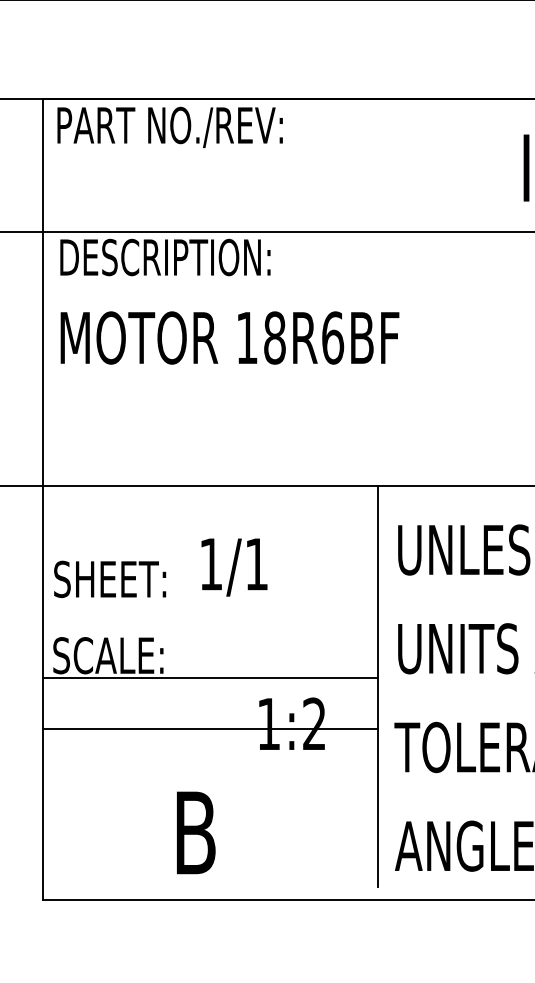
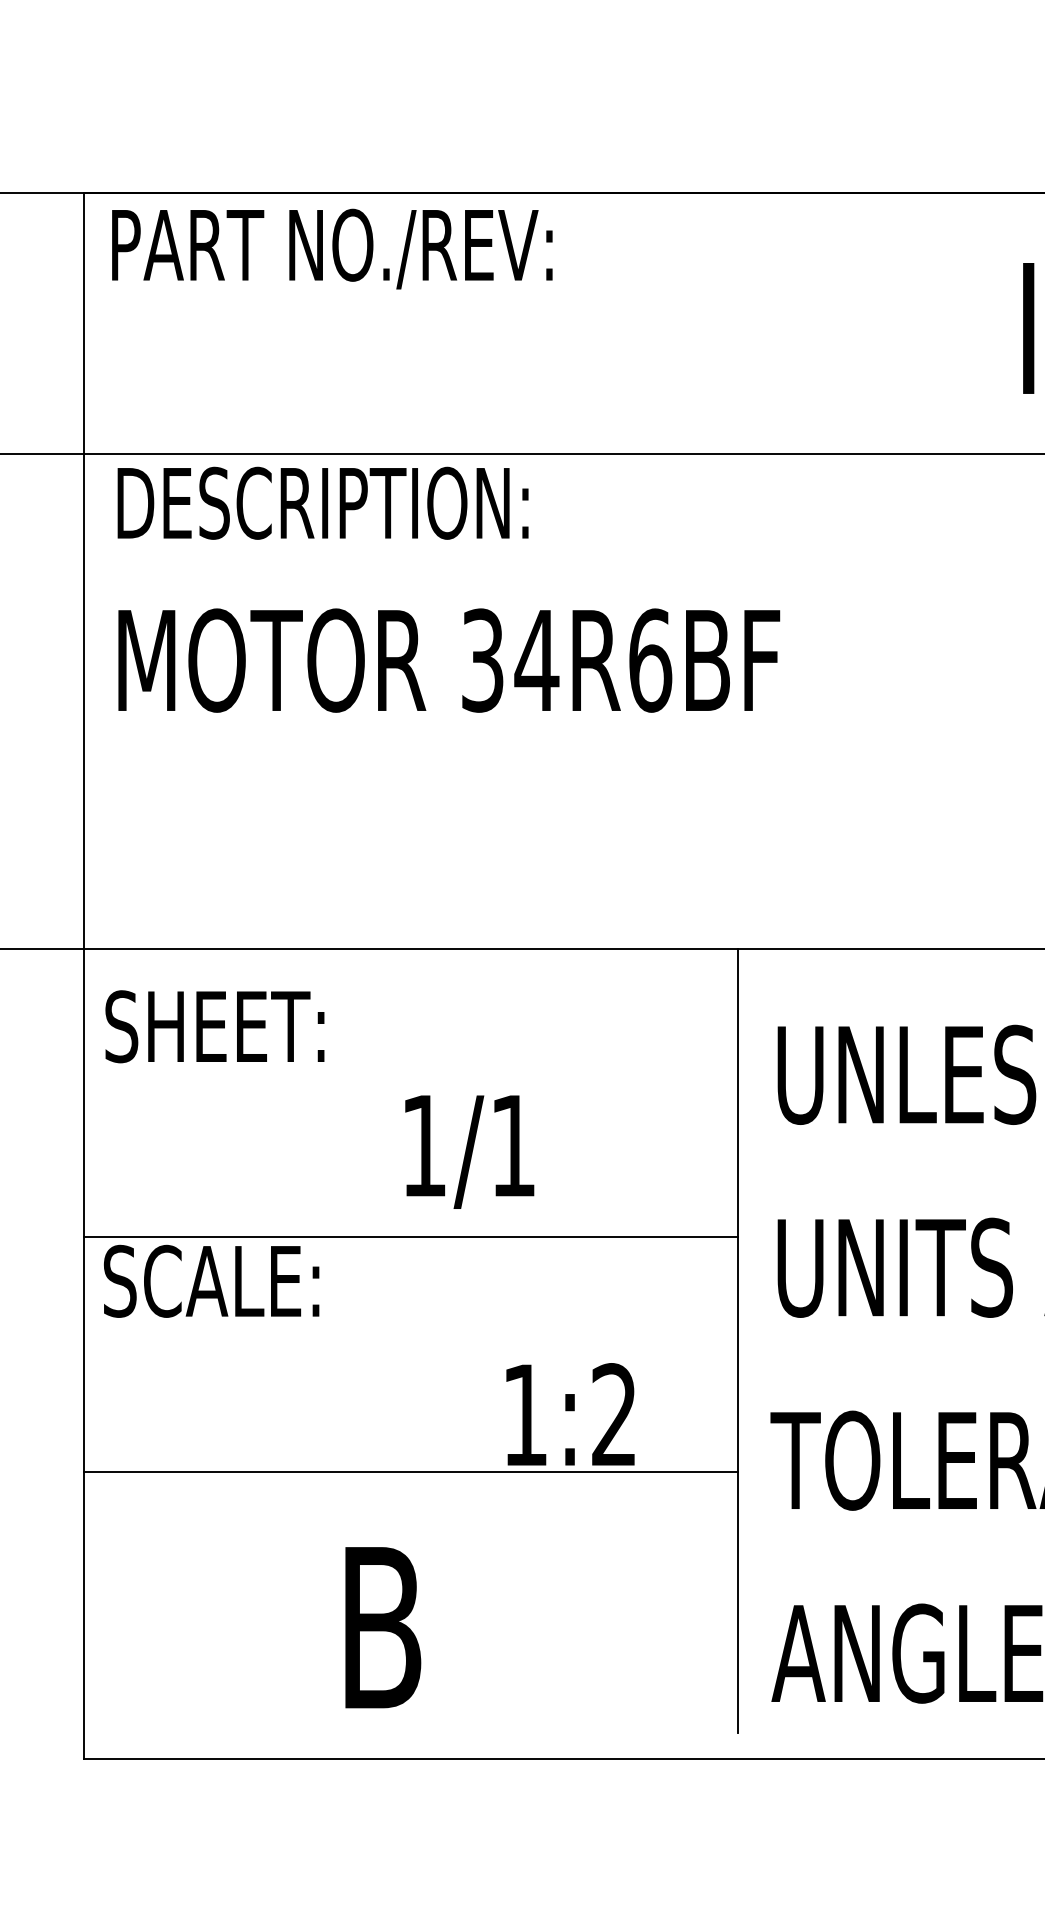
text: (261, 337) -> (510, 659), 18R6BF -> 34R6BF
text: (234, 567) -> (469, 1152), moved
text: (110, 578) -> (215, 1024), moved
line: (209, 678) -> (409, 1237), moved
line: (209, 729) -> (409, 1472), moved

